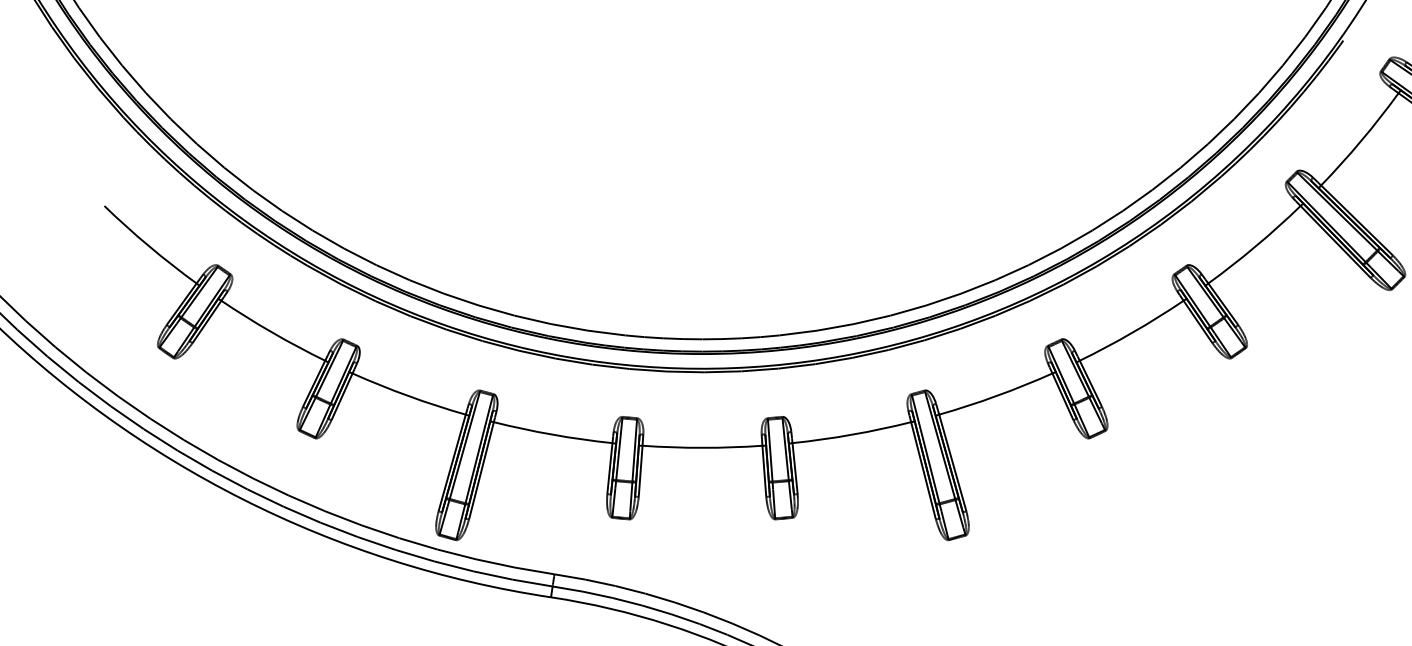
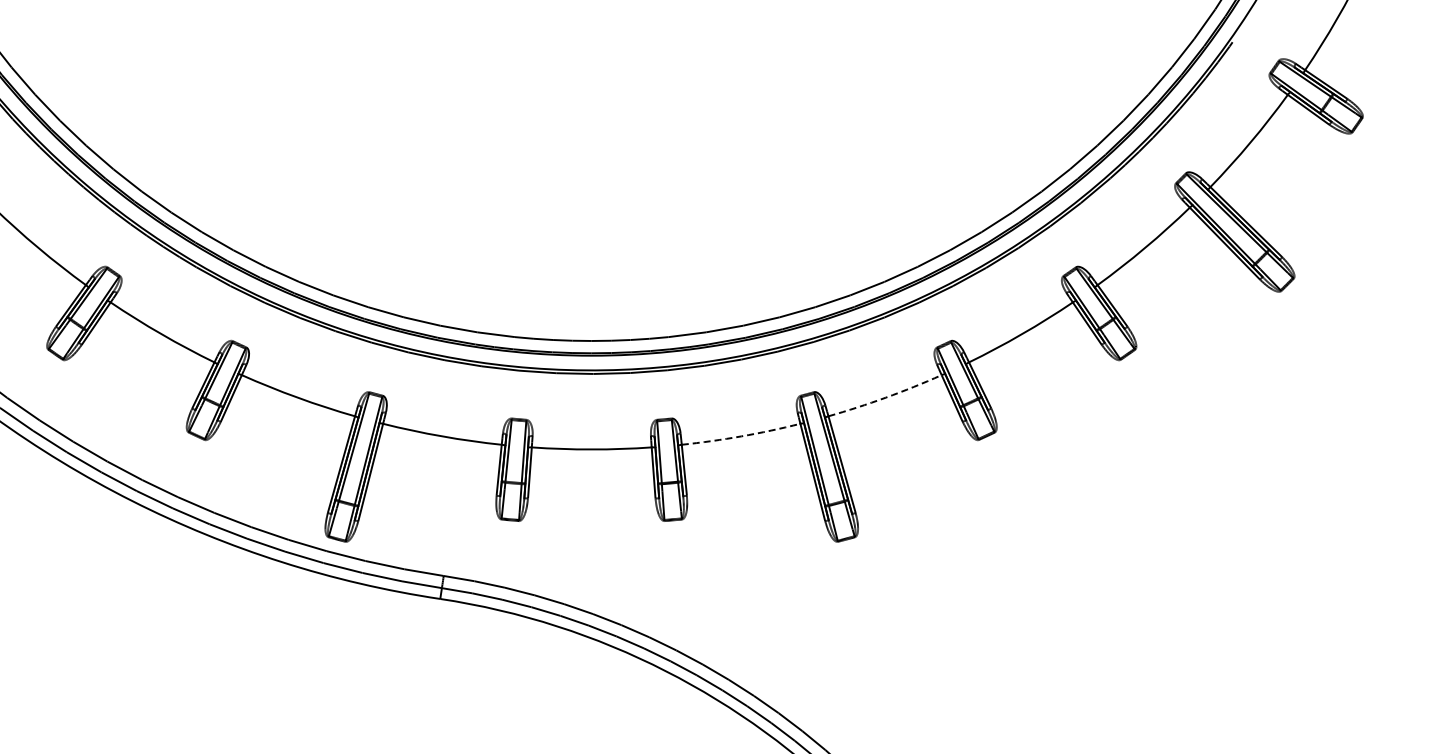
arc: (996, 395) -> (885, 397), solid -> dashed
arc: (852, 434) -> (741, 436), solid -> dashed

